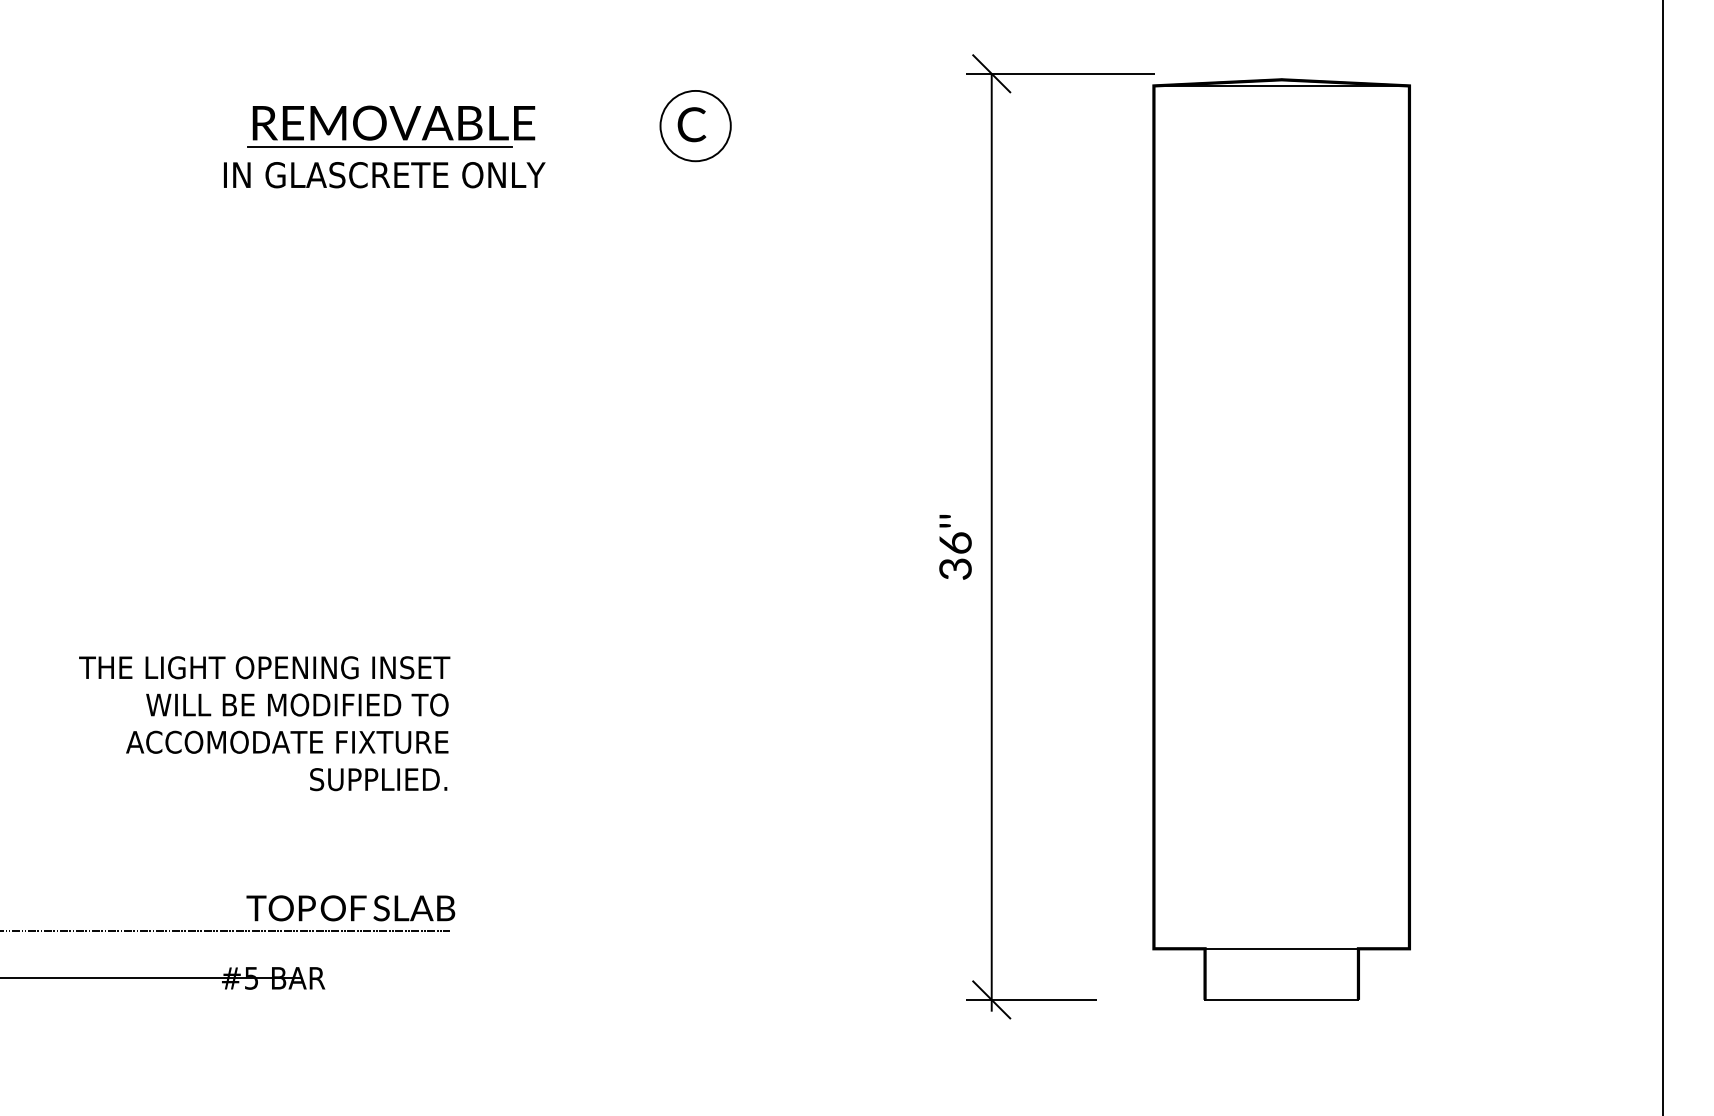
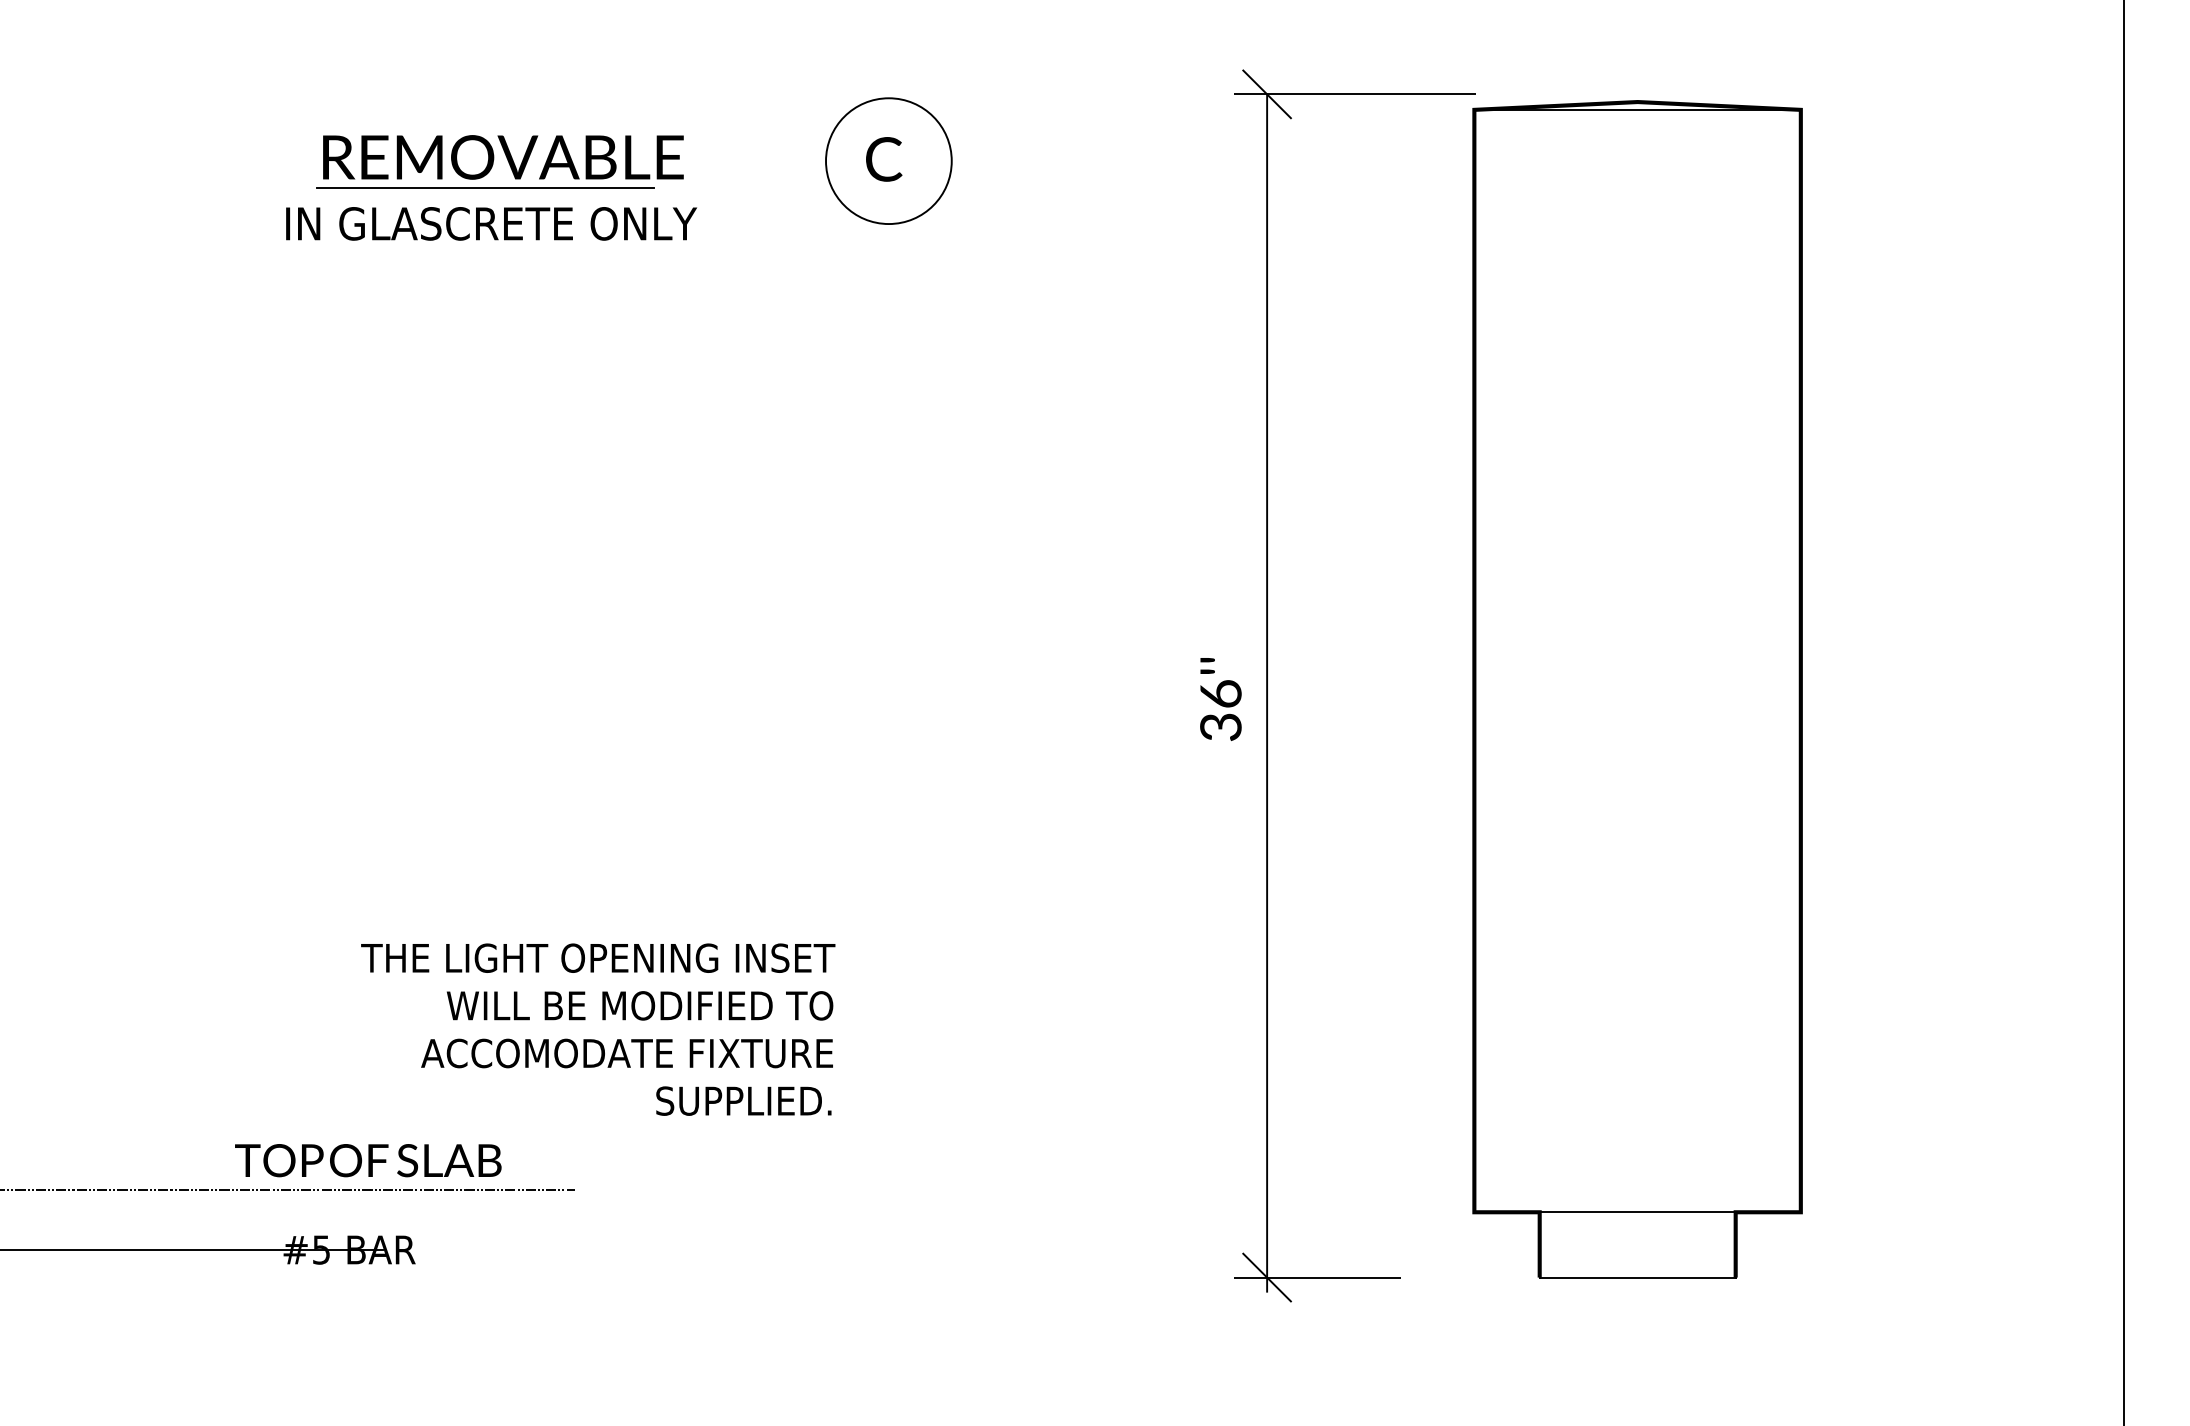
circle: (695, 126) -> (888, 161), size x1.4
text: (264, 723) -> (598, 1029), moved
text: (350, 908) -> (368, 1160), moved

